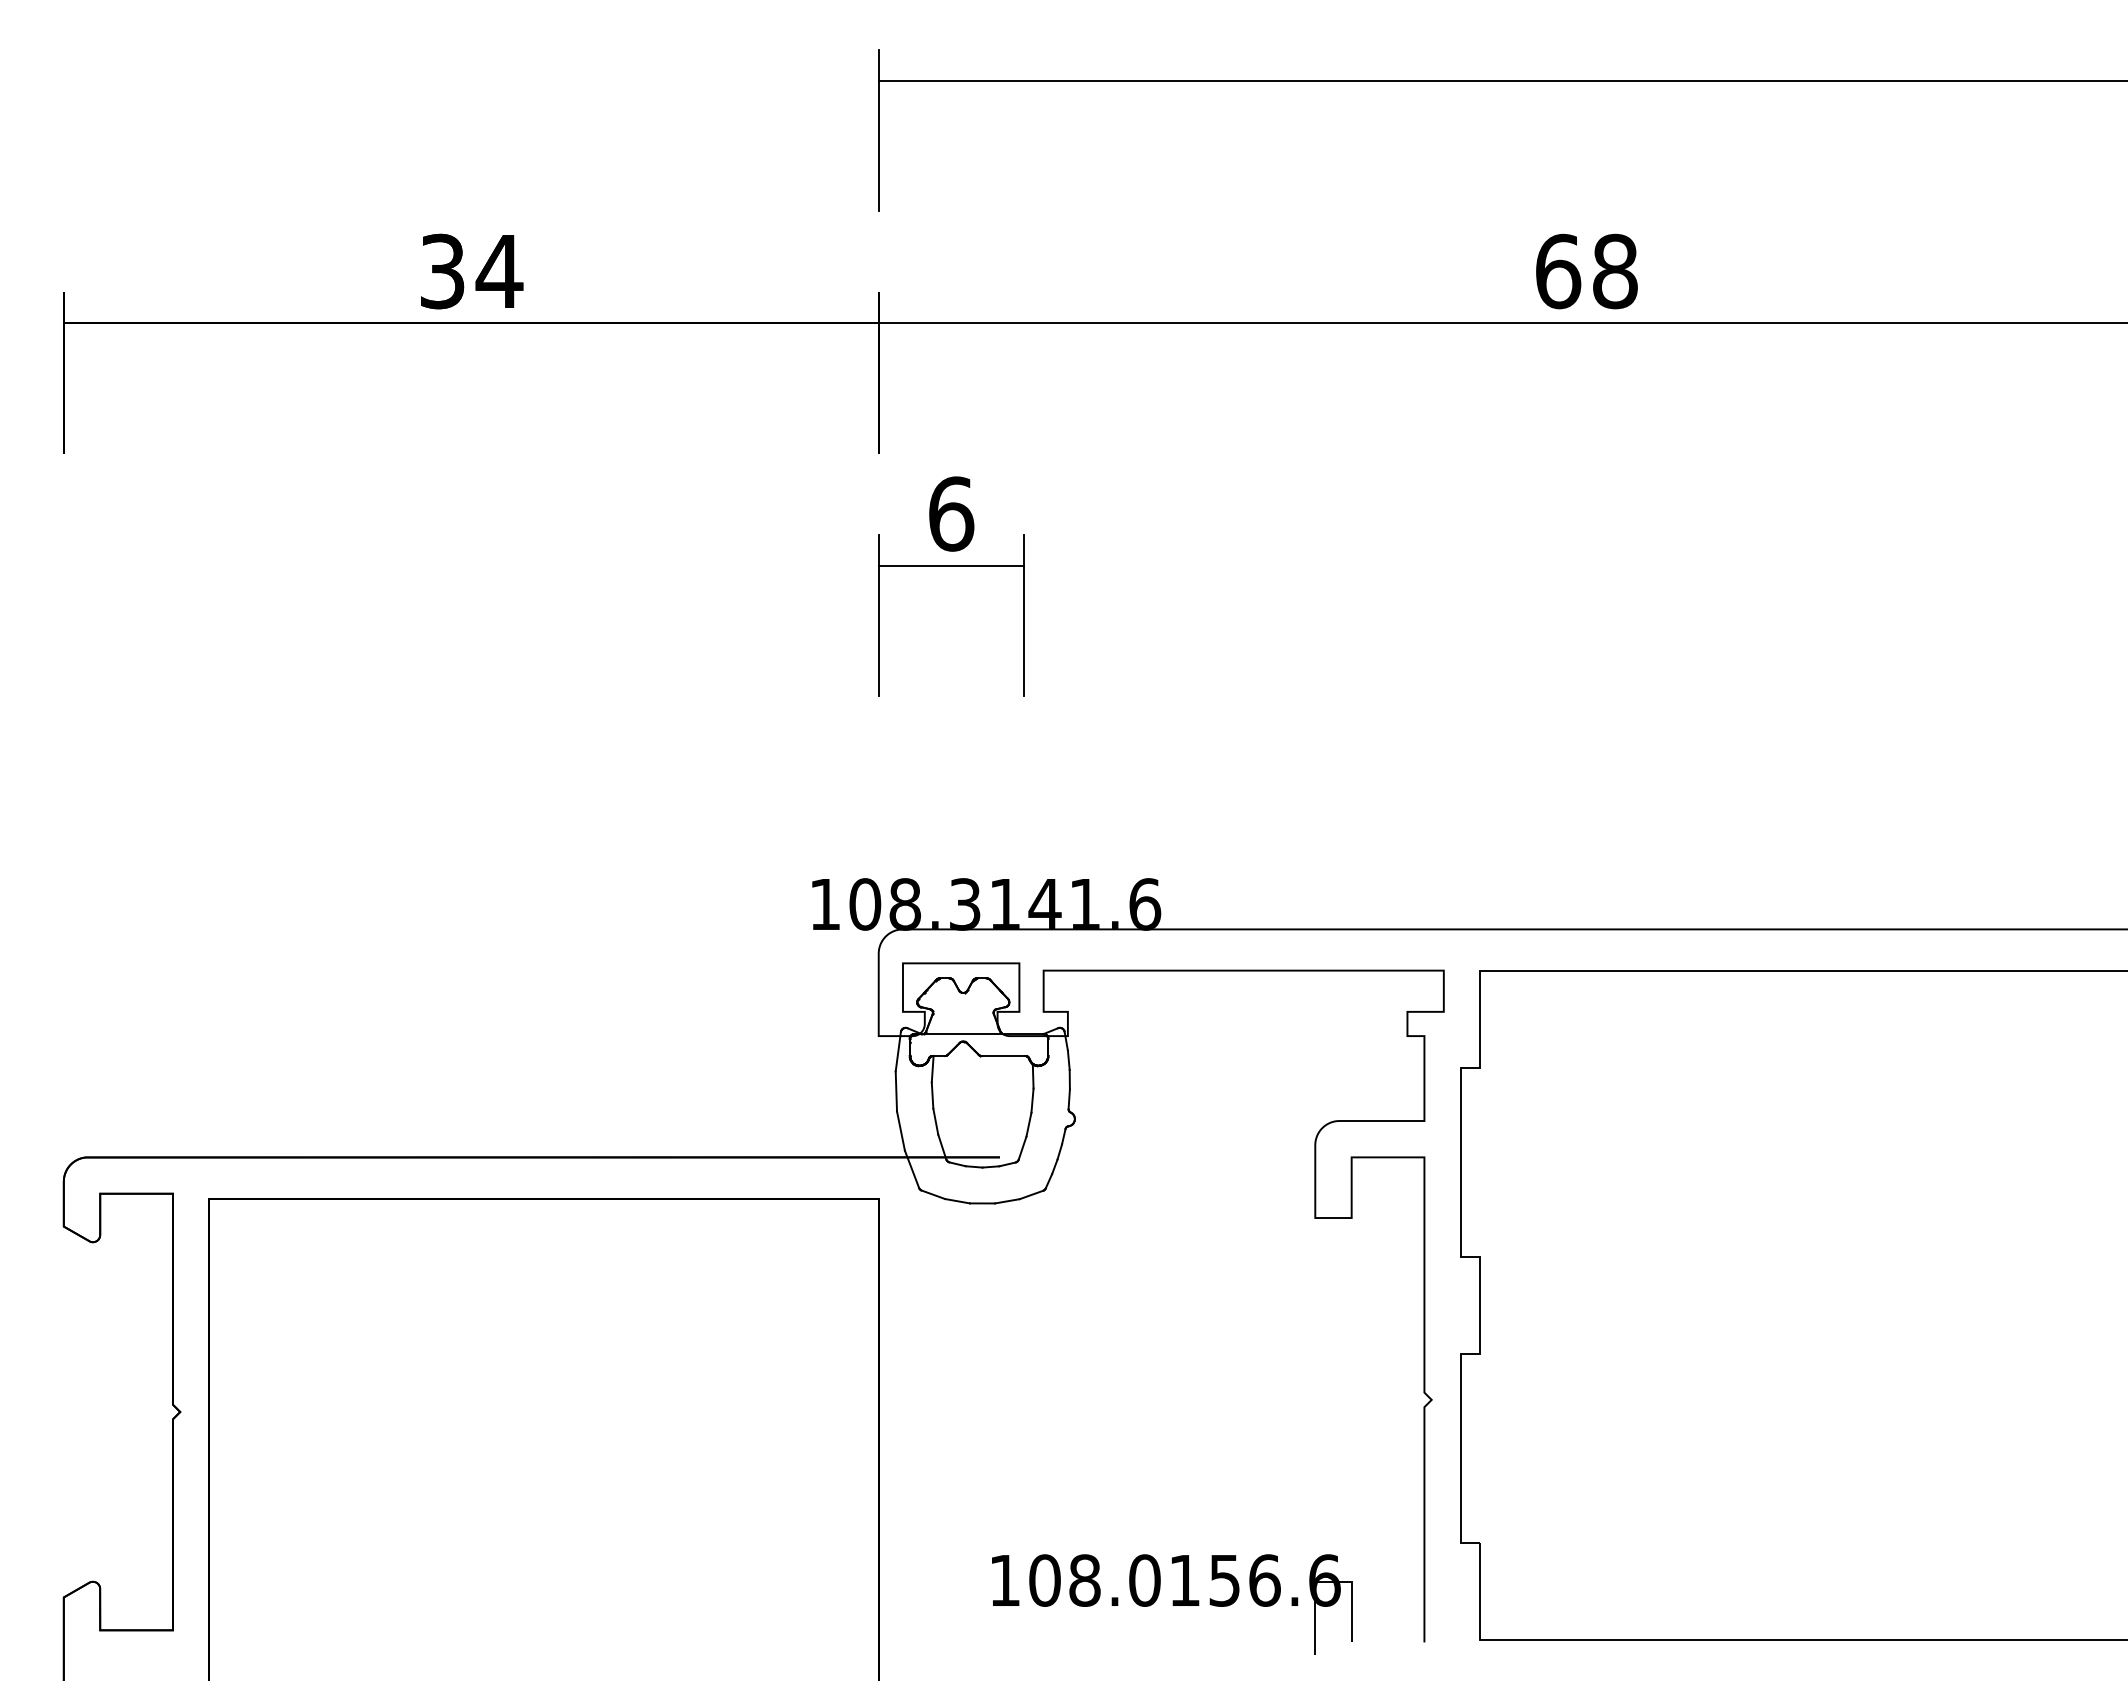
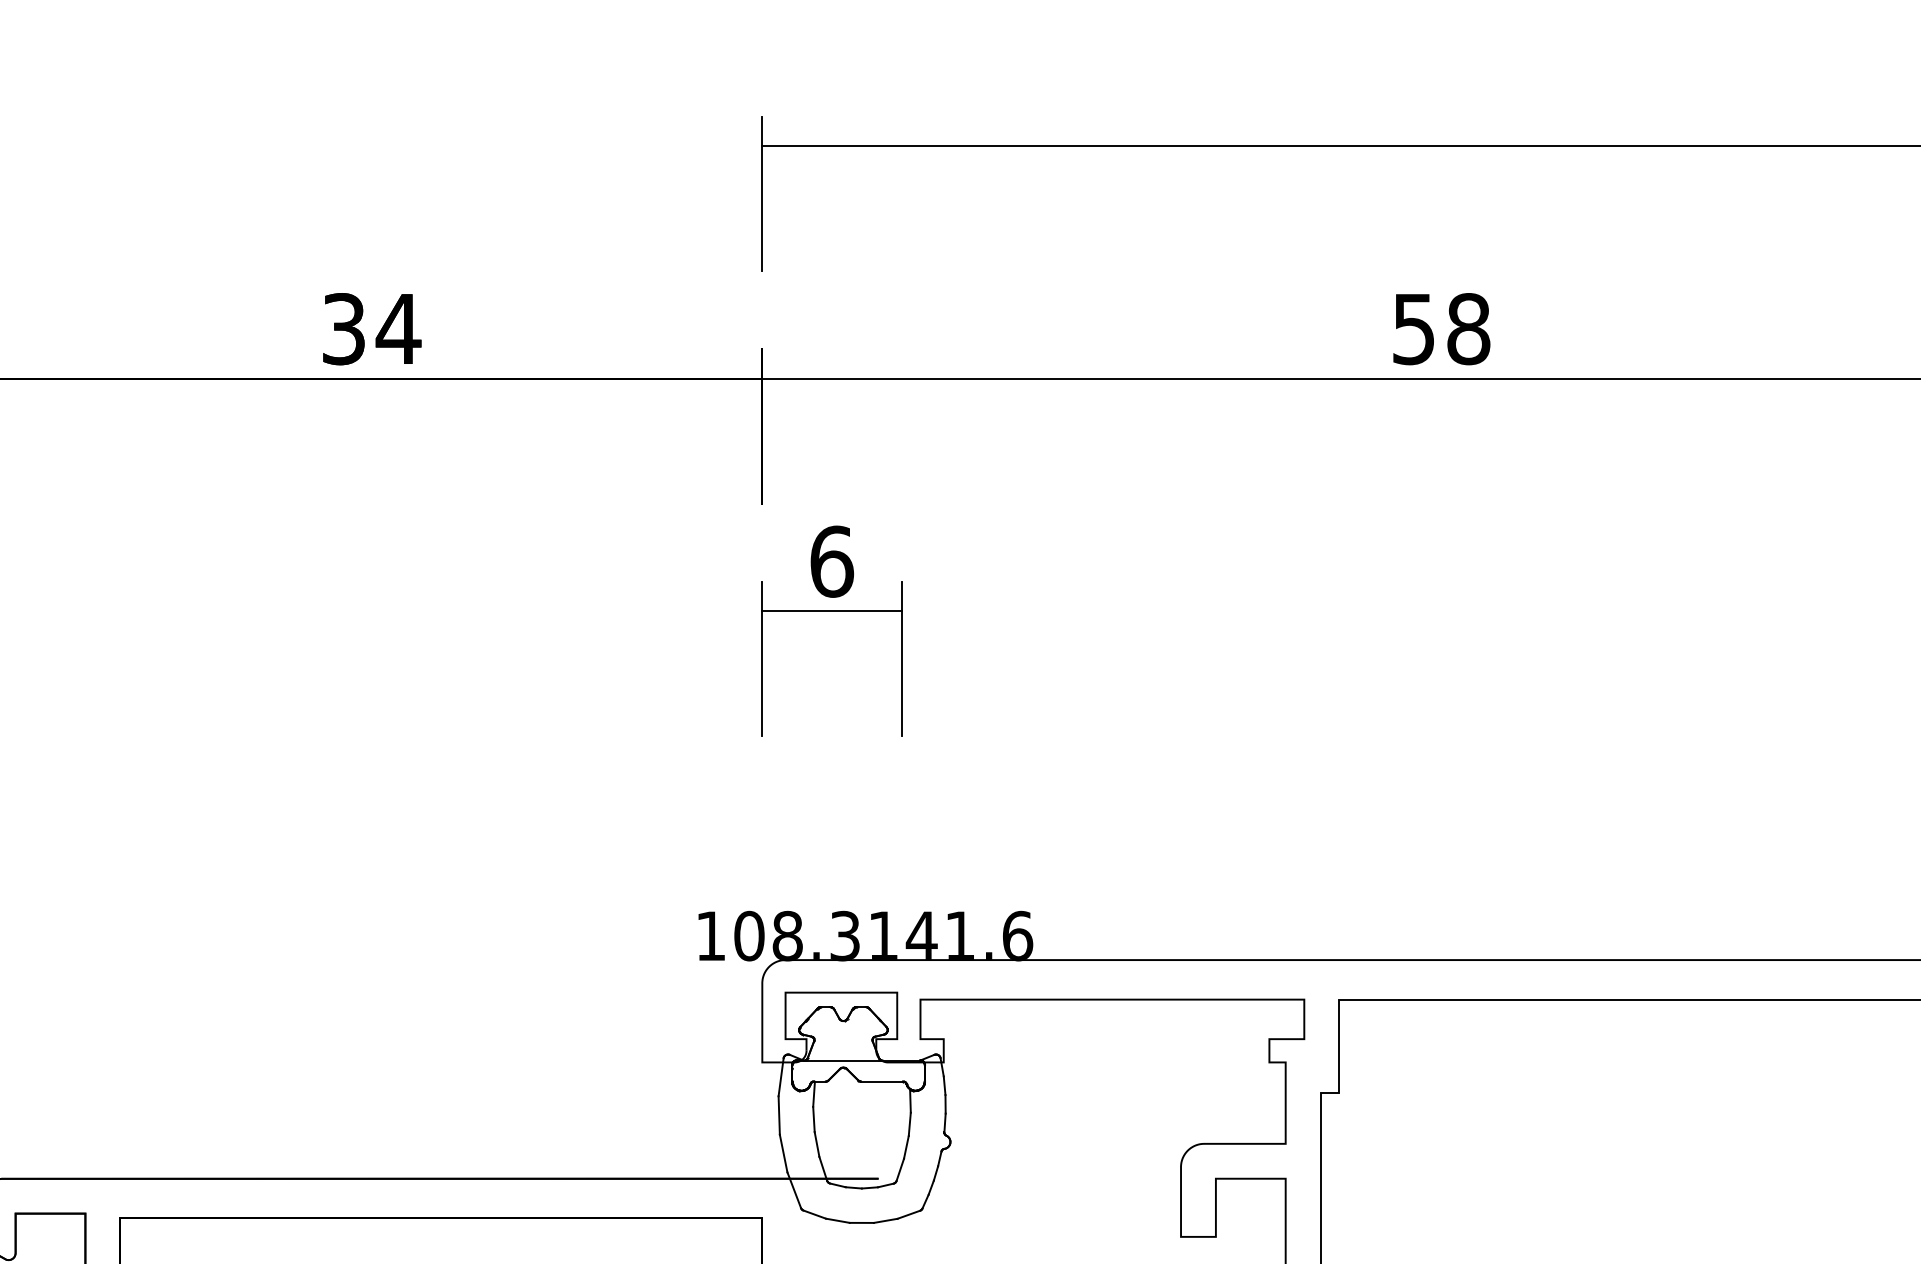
text: (1558, 271) -> (1414, 329), 68 -> 58

